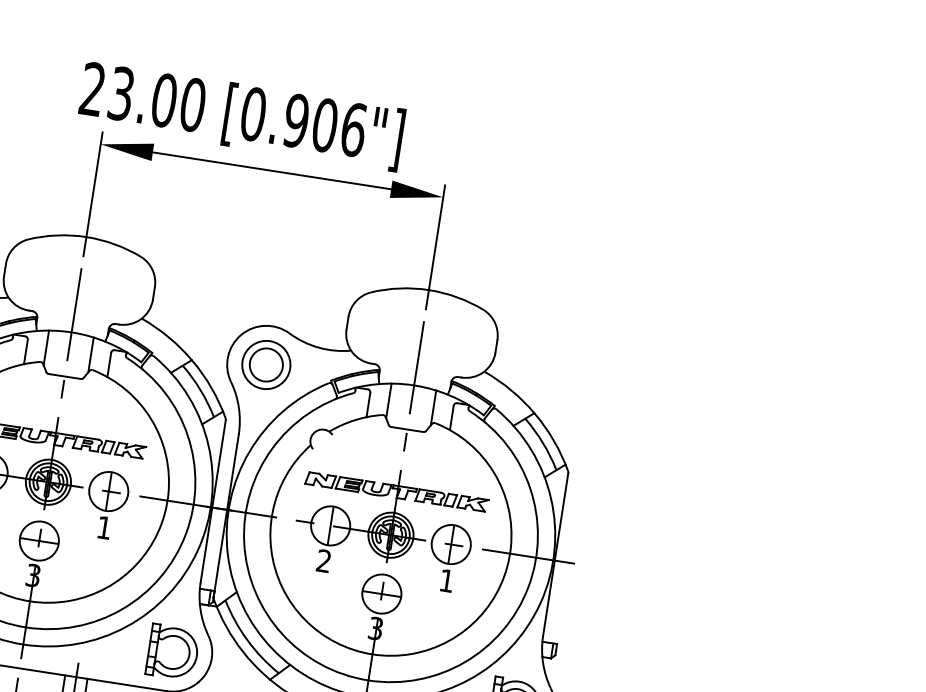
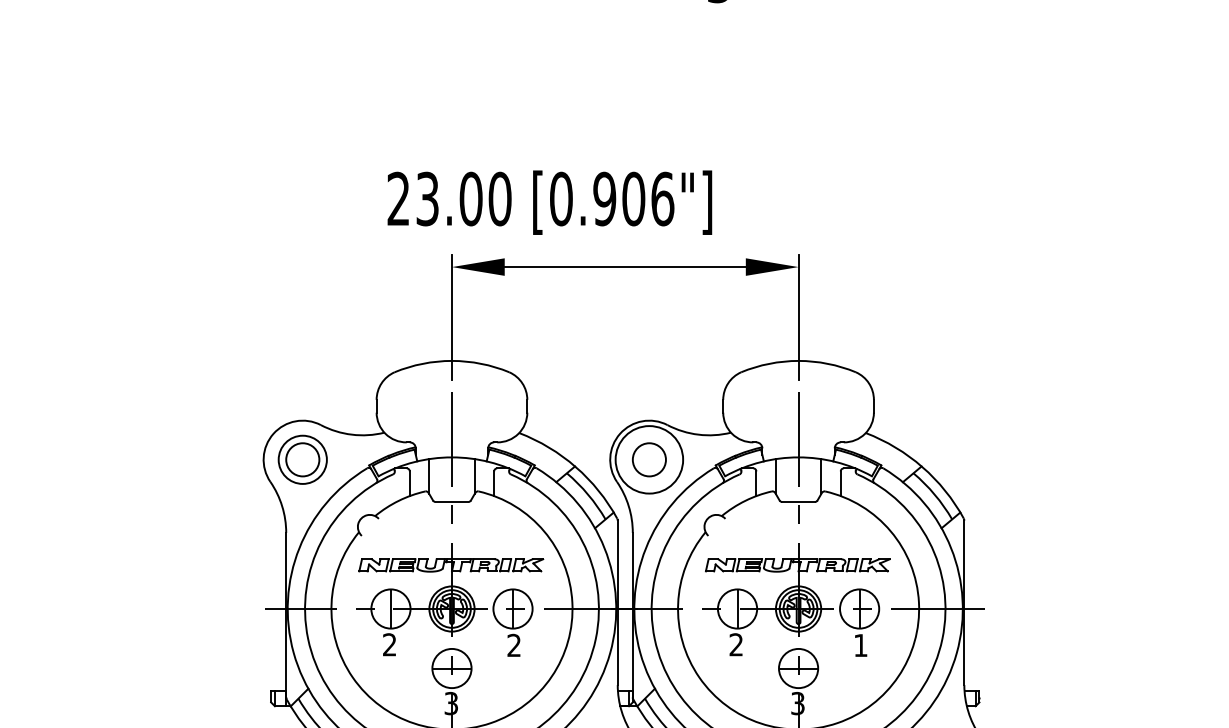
text: (241, 115) -> (549, 202), moved
circle: (266, 364) -> (649, 459), size x1.4
text: (103, 526) -> (513, 644), 1 -> 2

